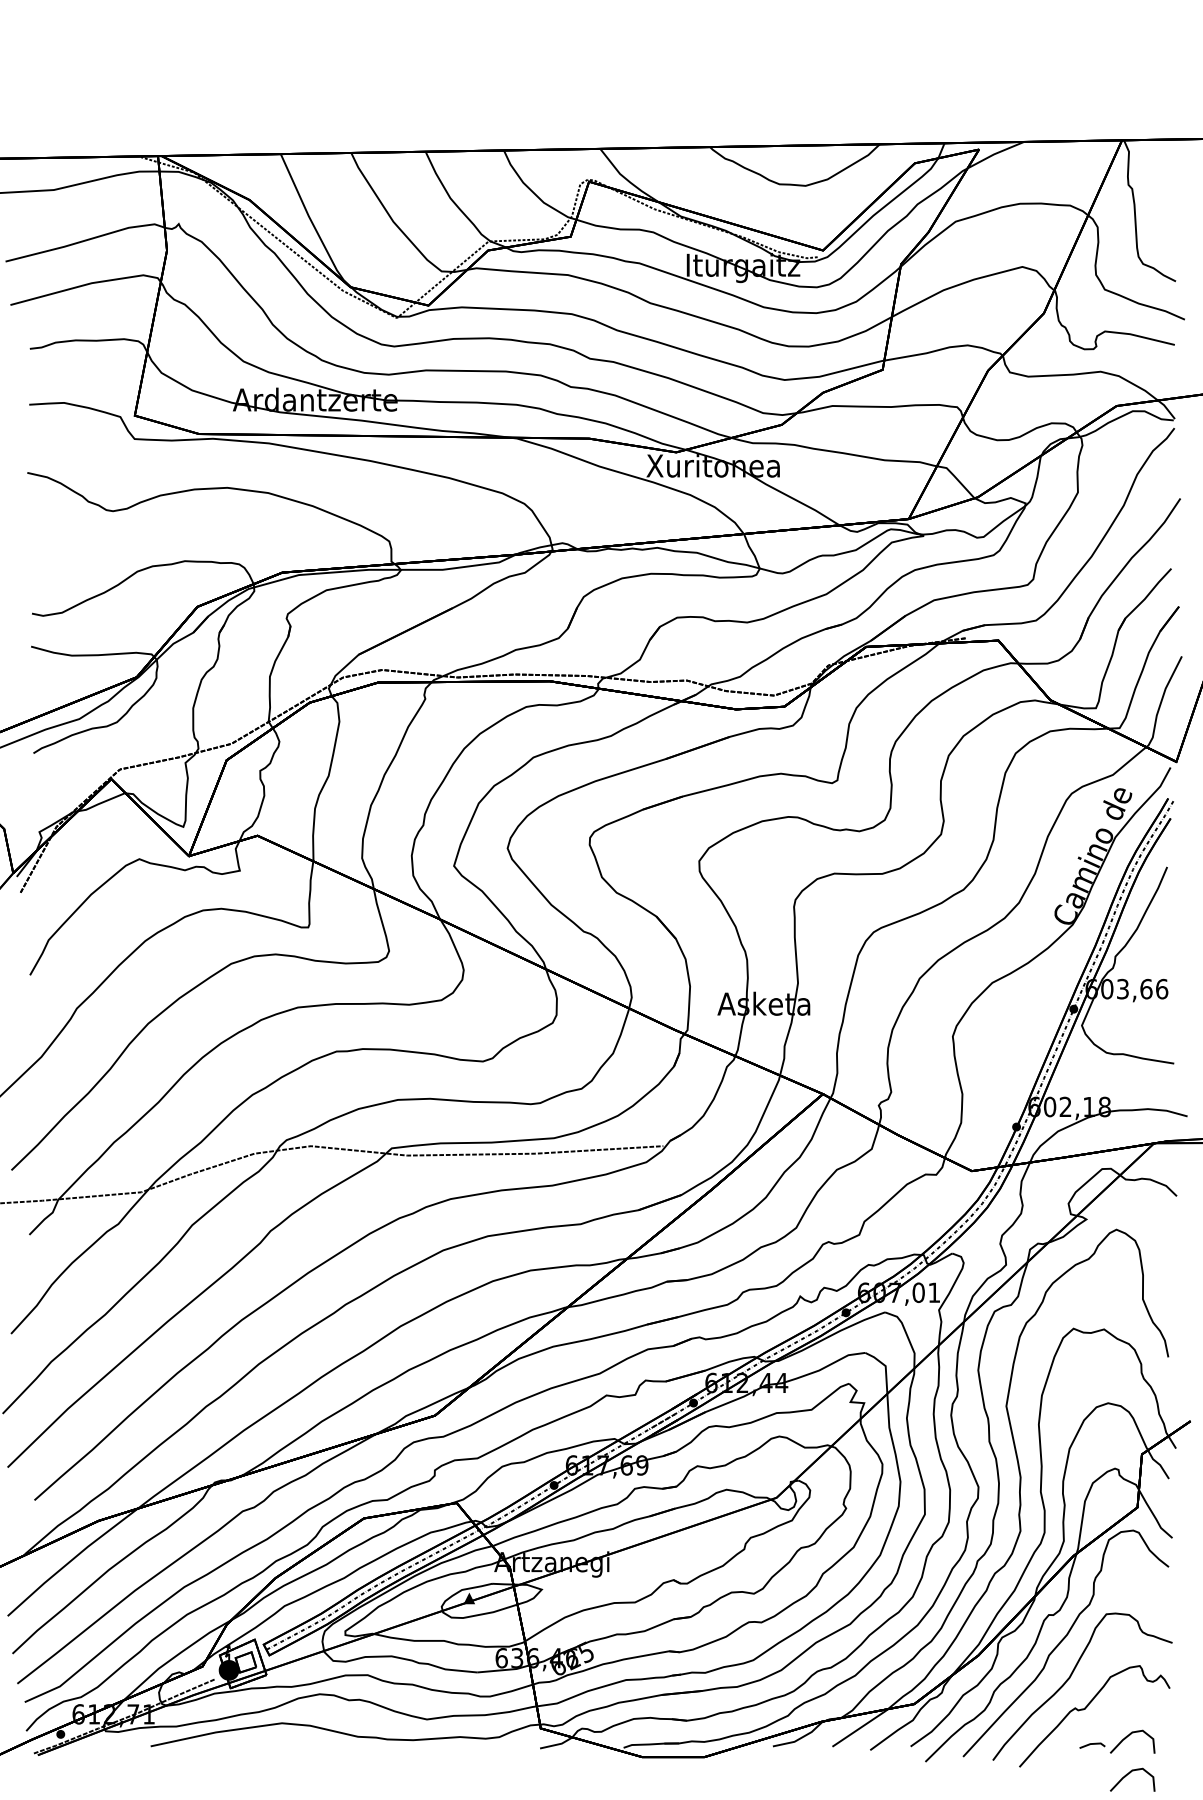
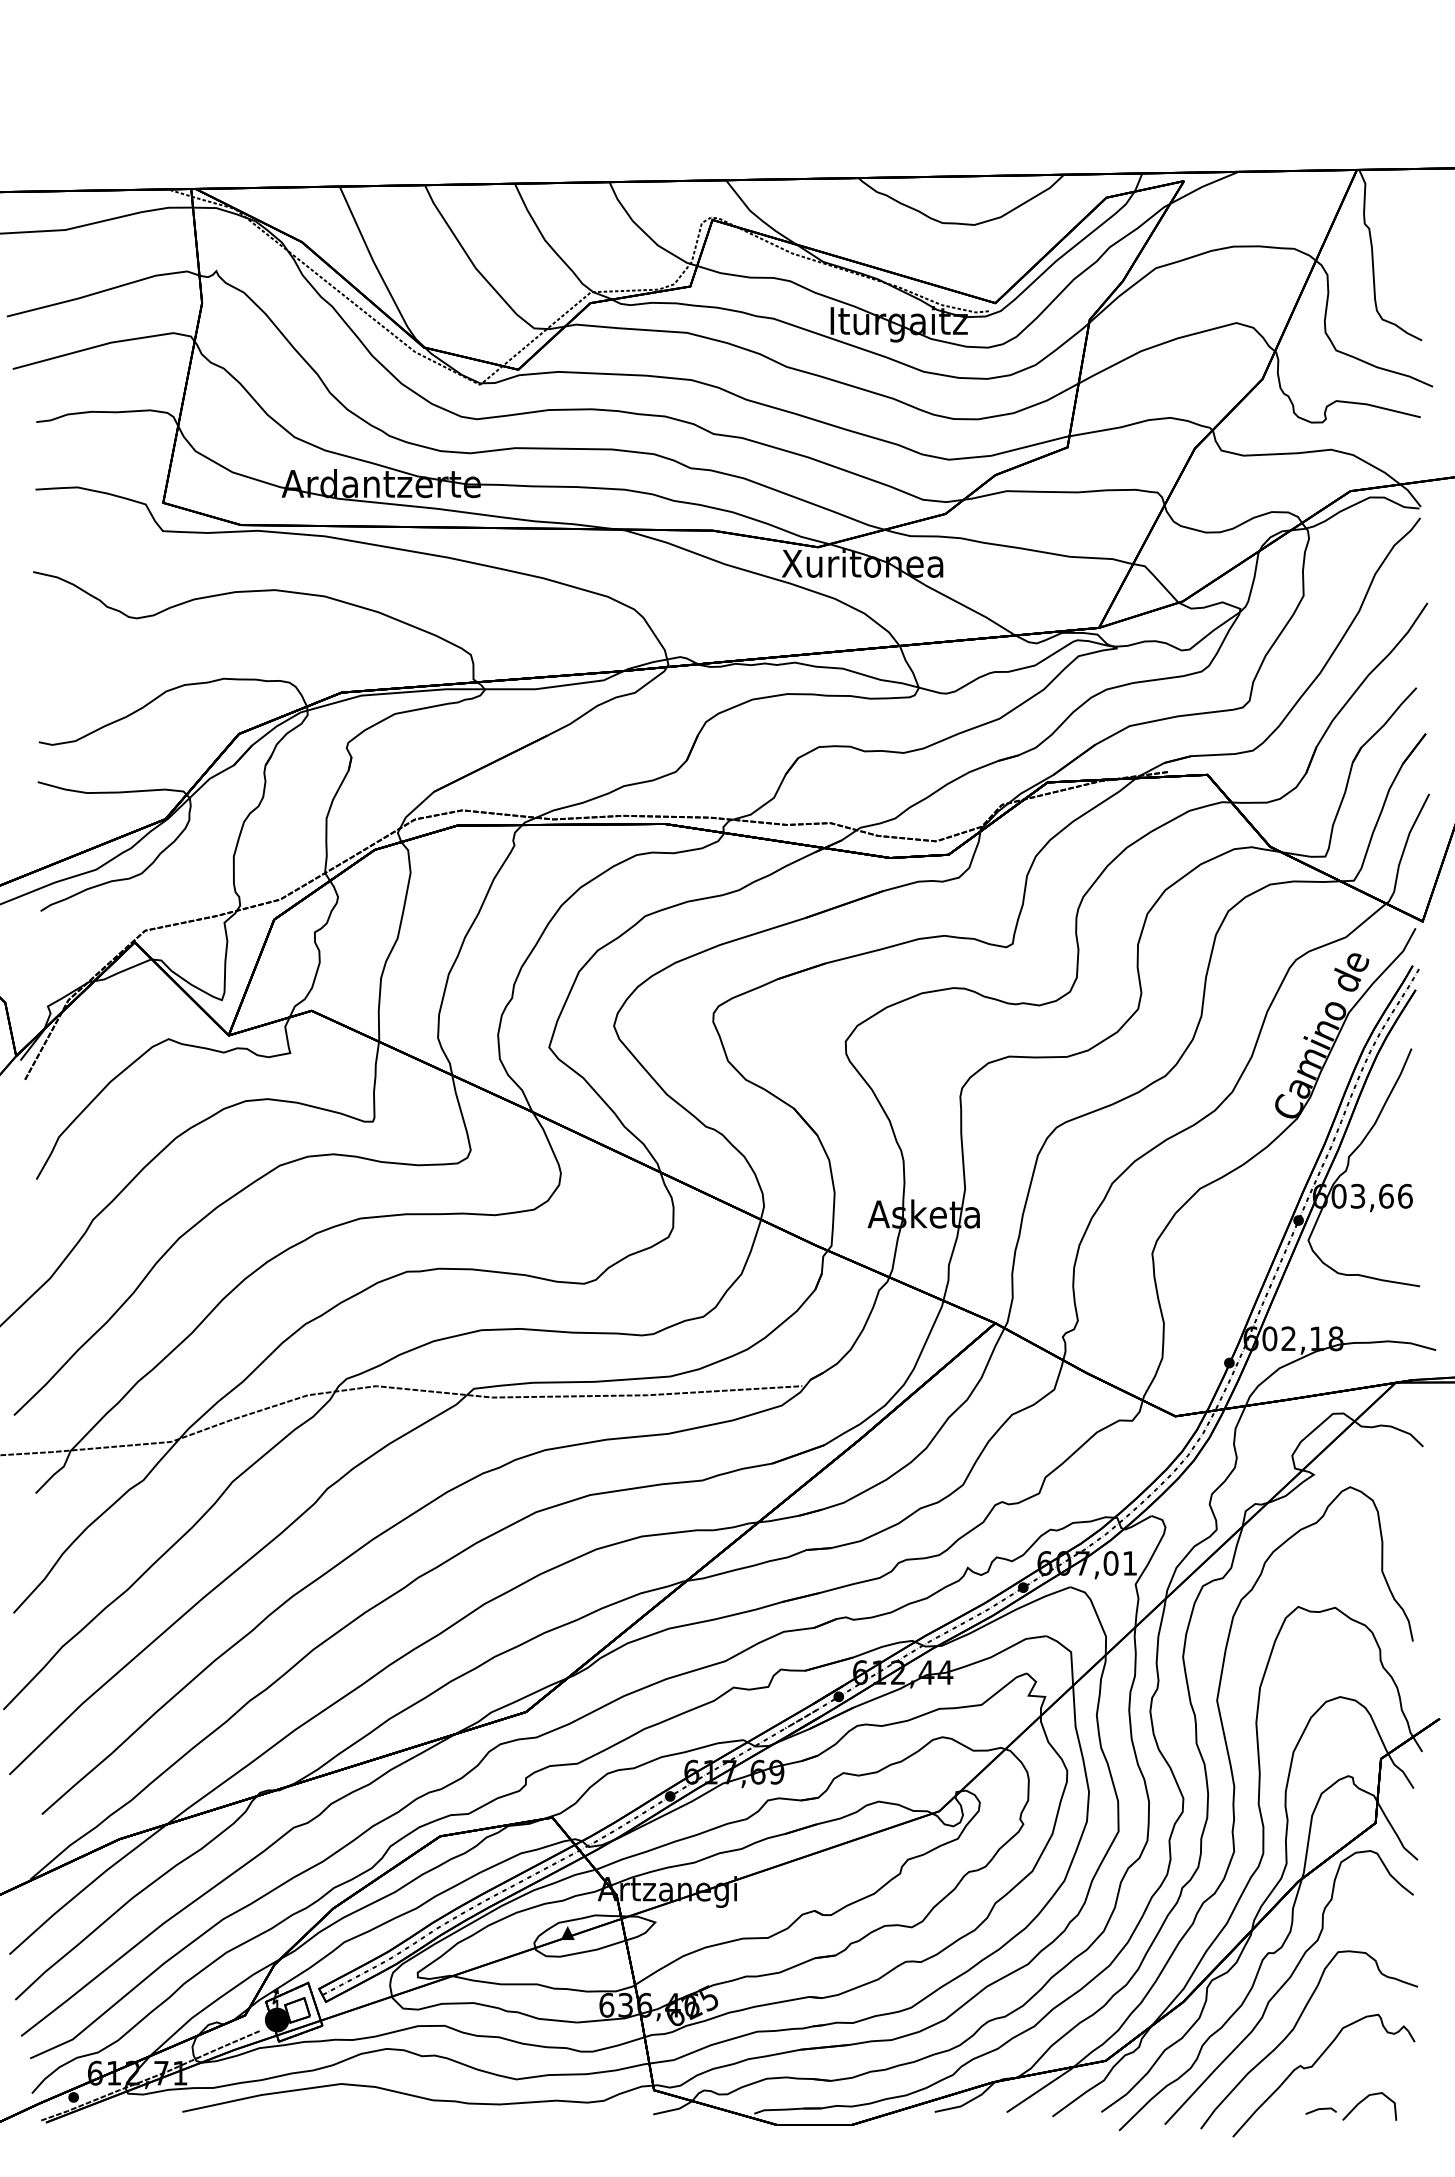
curve: (1128, 1774) -> (1364, 2146), removed

